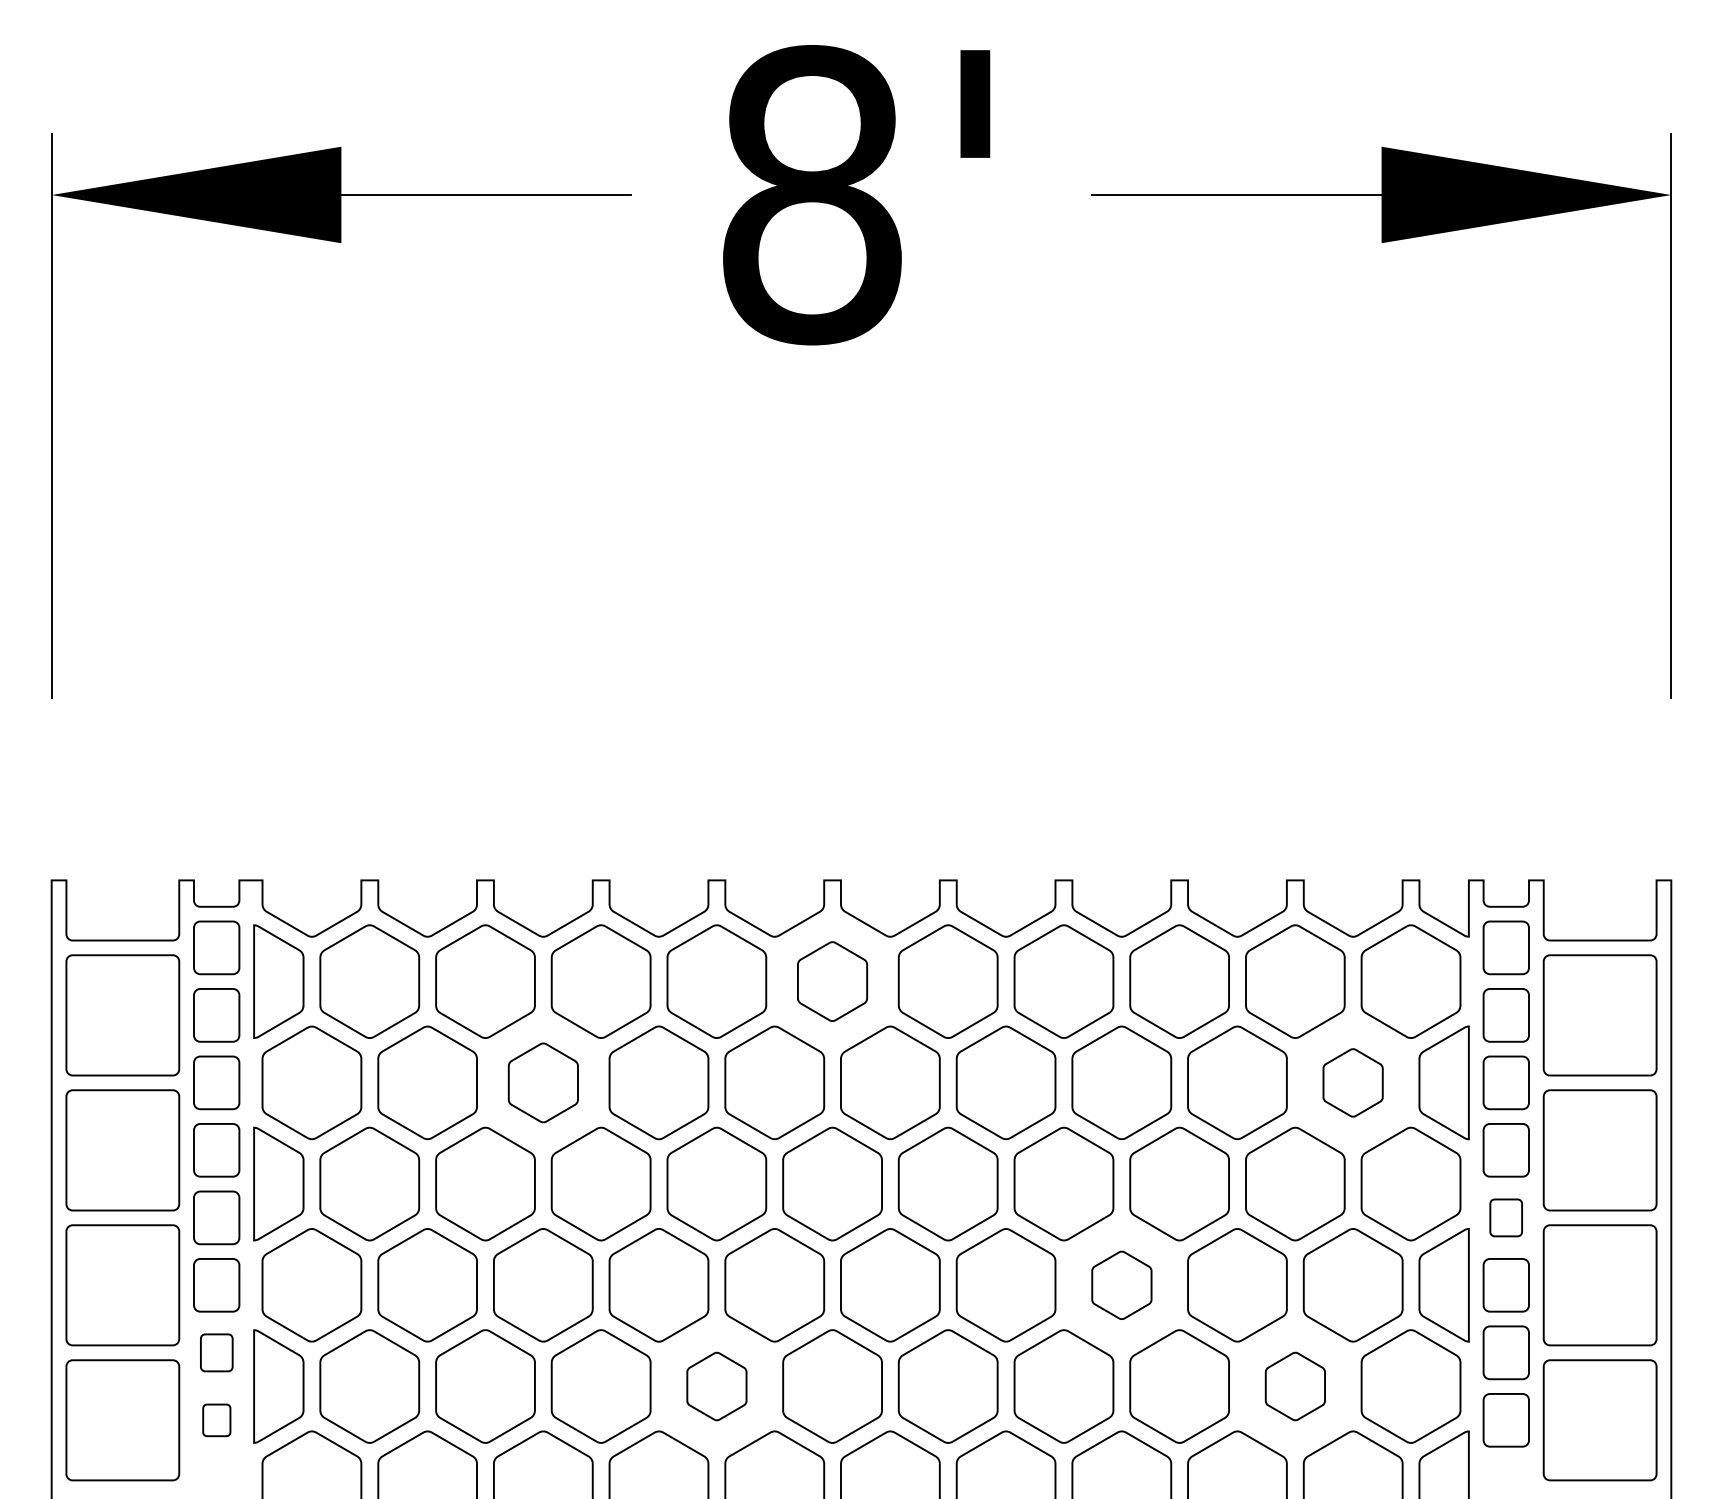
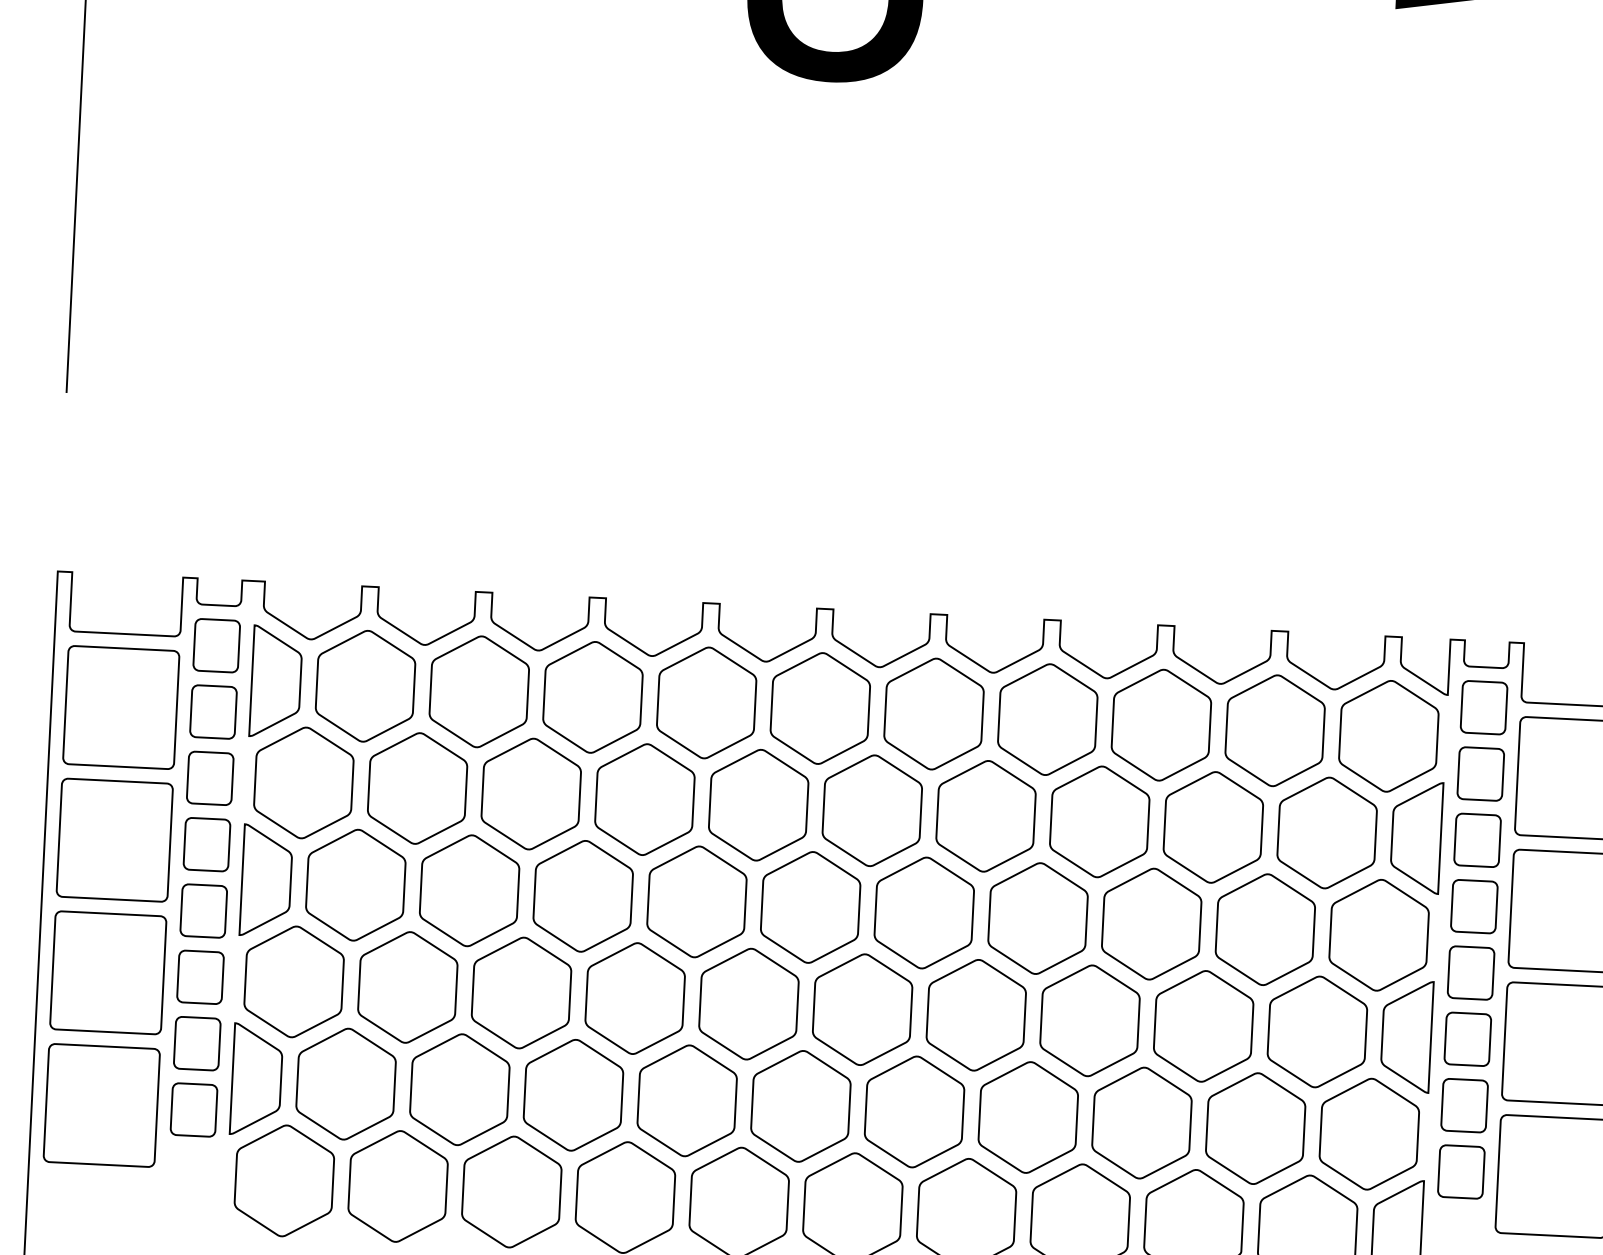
part: (832, 981) -> (820, 708), size x1.43
part: (543, 1082) -> (531, 793), size x1.43
part: (1352, 1082) -> (1326, 832), size x1.67
part: (1505, 1217) -> (1470, 972), size x1.43
part: (1121, 1285) -> (1089, 1021), size x1.67
part: (216, 1352) -> (197, 1043), size x1.43
part: (716, 1386) -> (686, 1100), size x1.67
part: (1295, 1386) -> (1255, 1128), size x1.67
part: (216, 1420) -> (193, 1110), size x1.67

